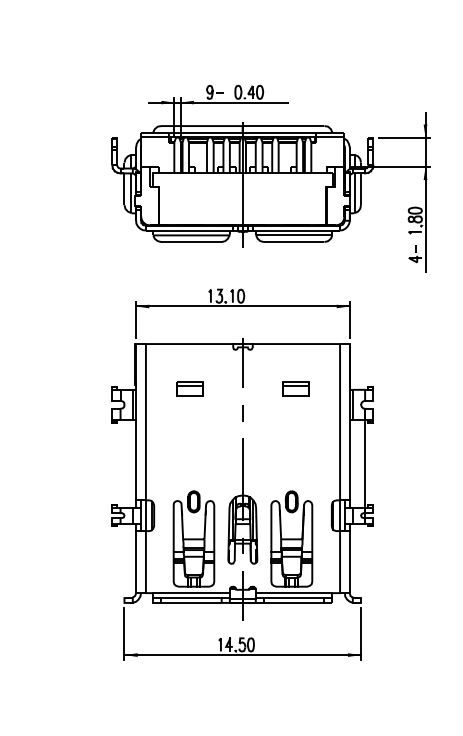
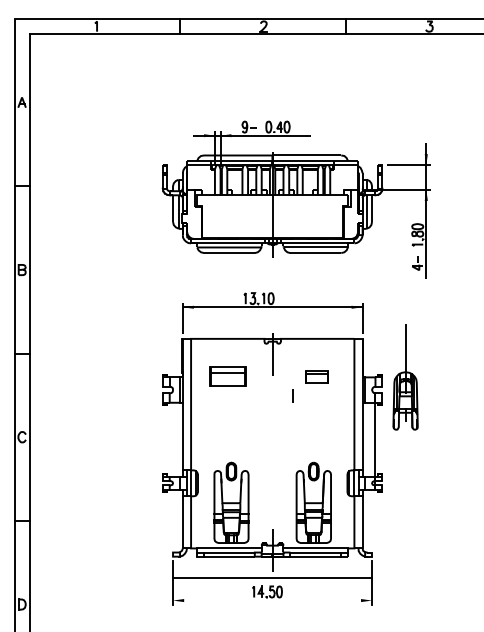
part: (189, 388) -> (227, 376), size x1.6
line: (242, 412) -> (292, 395), moved
part: (242, 501) -> (405, 377), moved
line: (242, 655) -> (272, 577), moved

